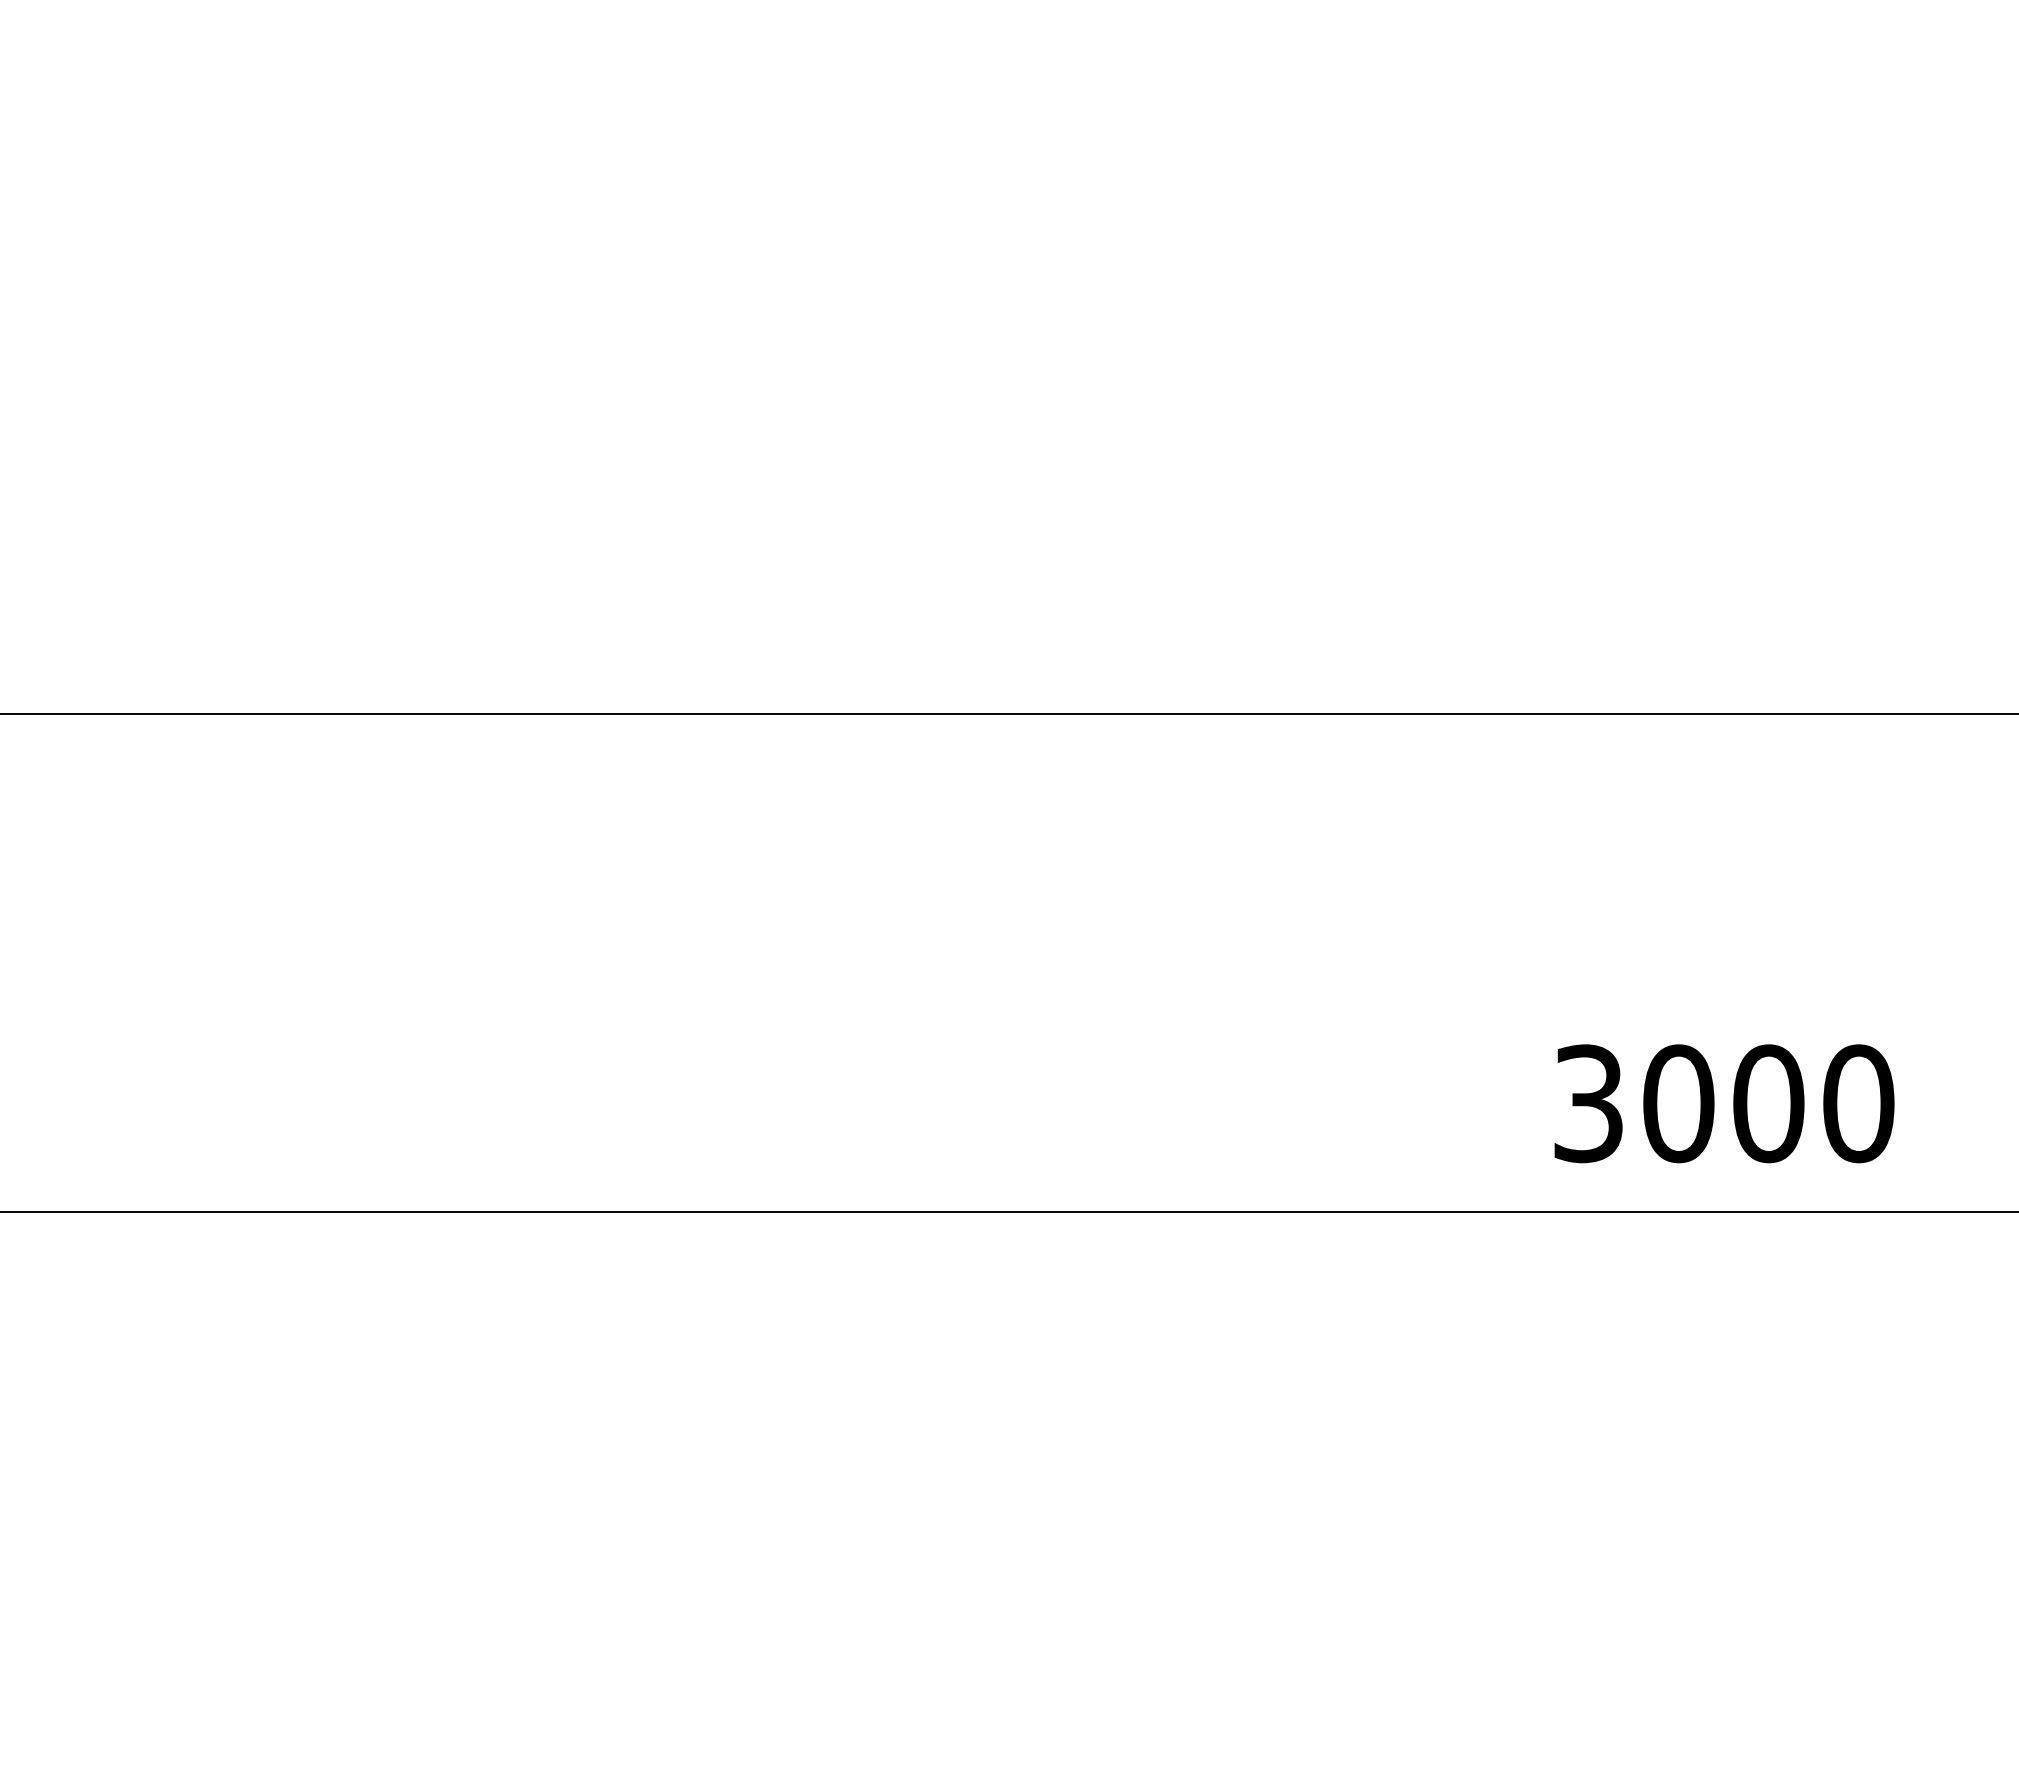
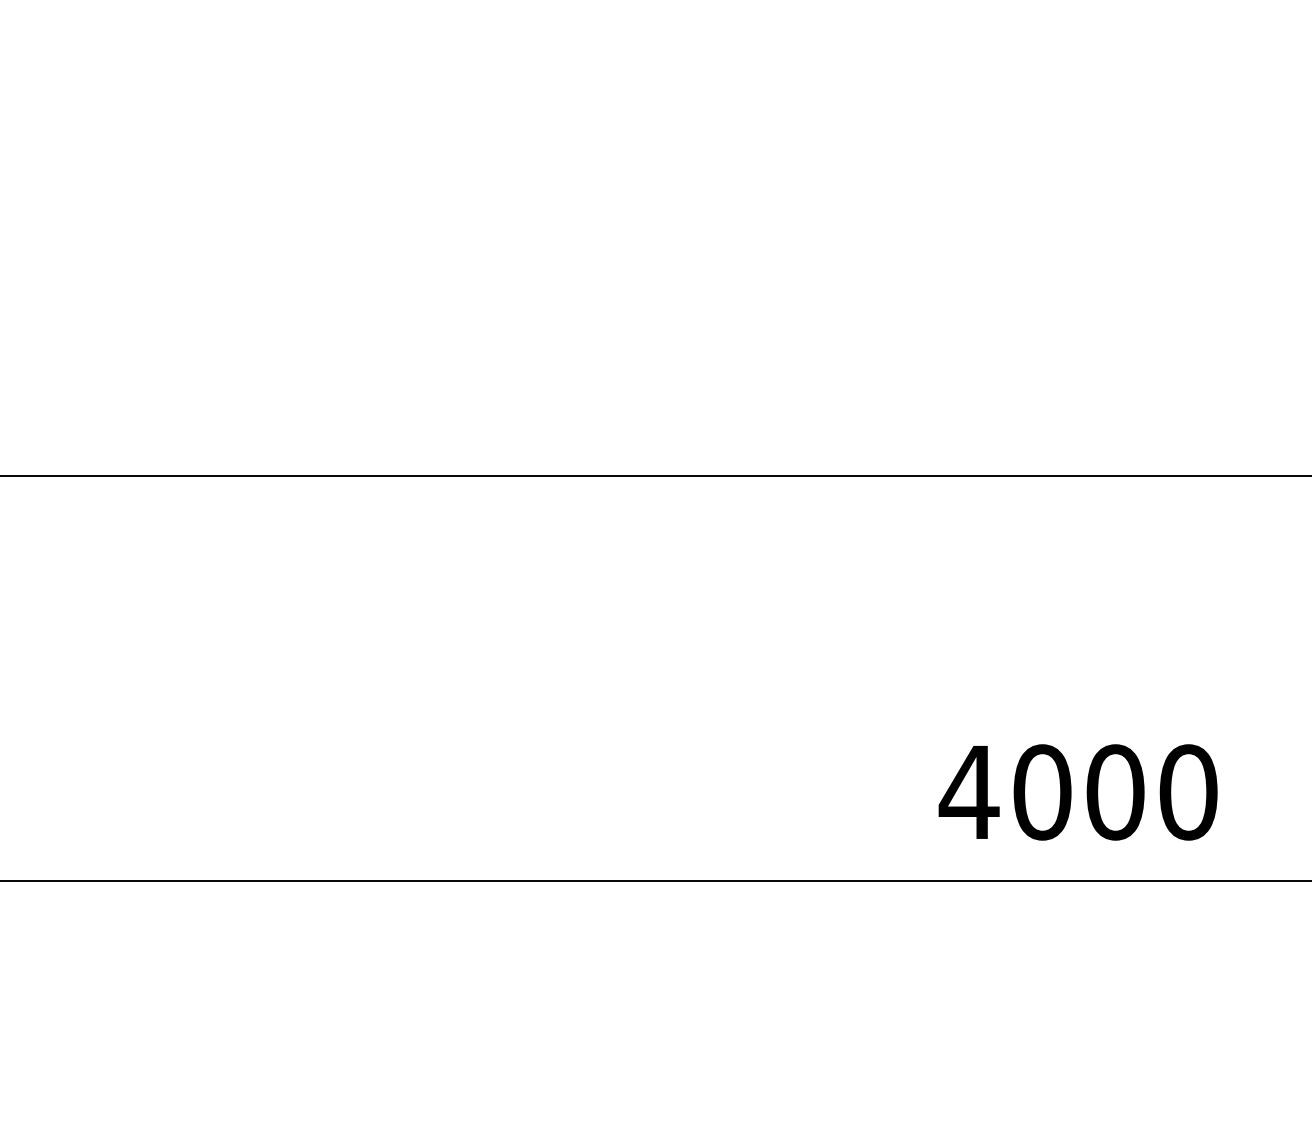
text: (1587, 1103) -> (968, 792), 3000 -> 4000

